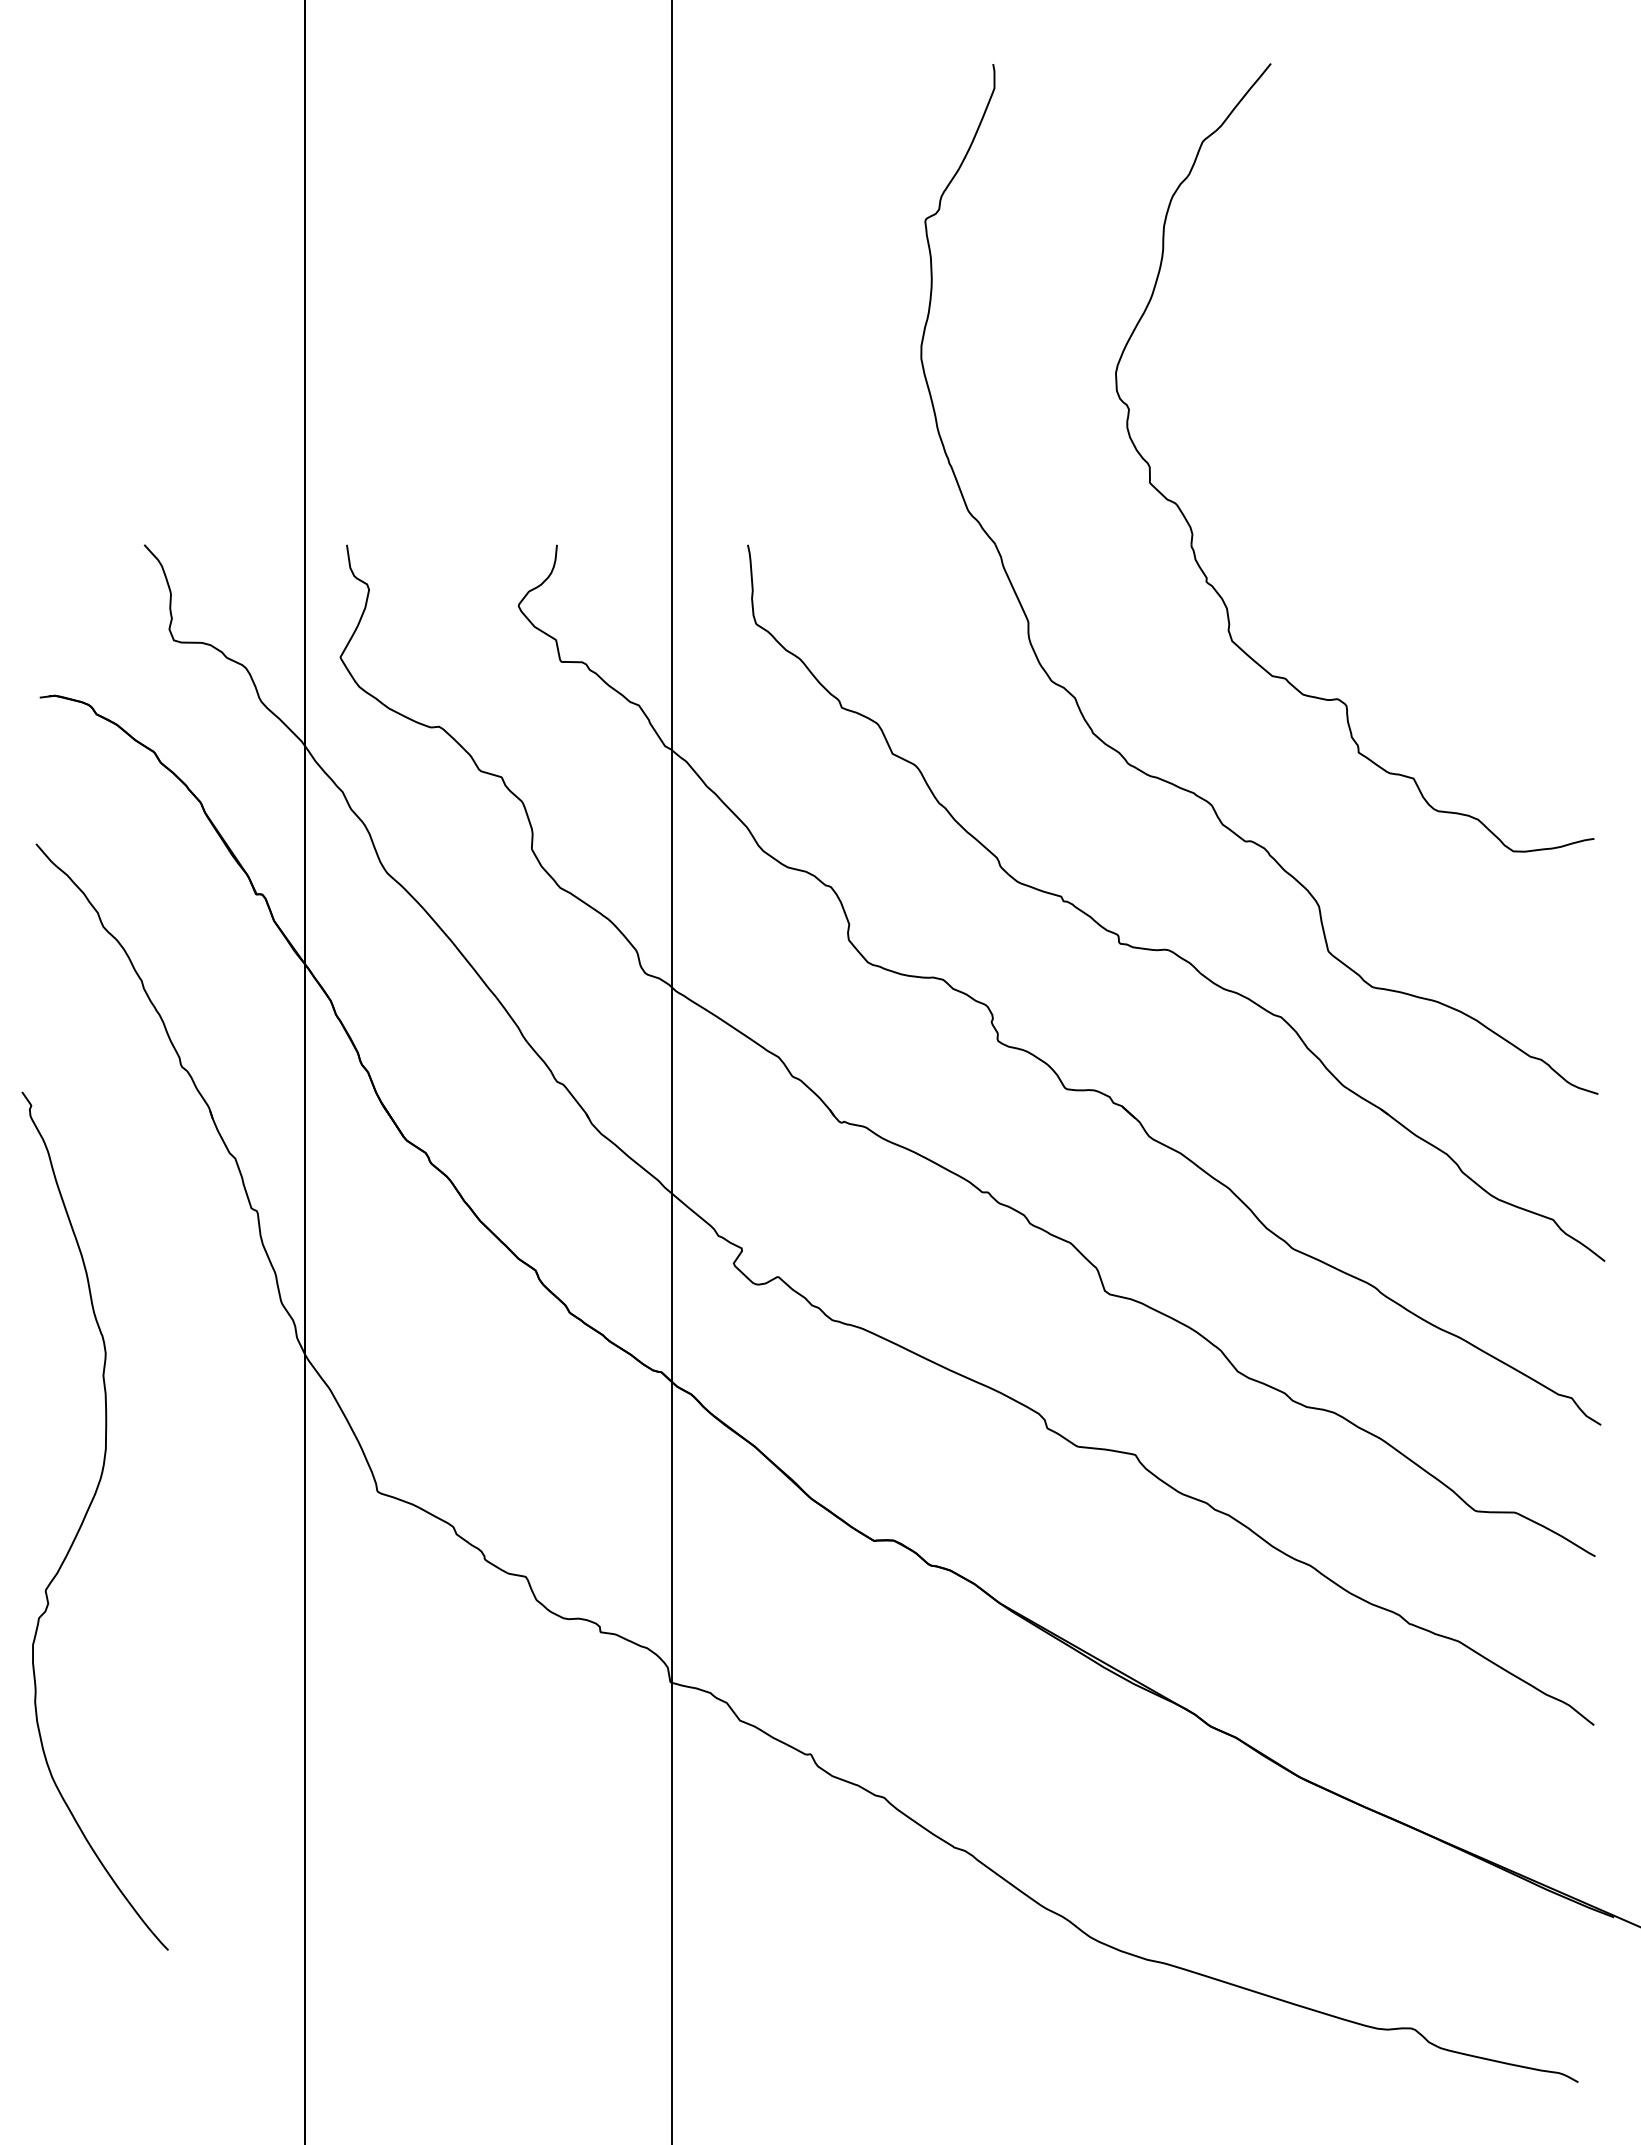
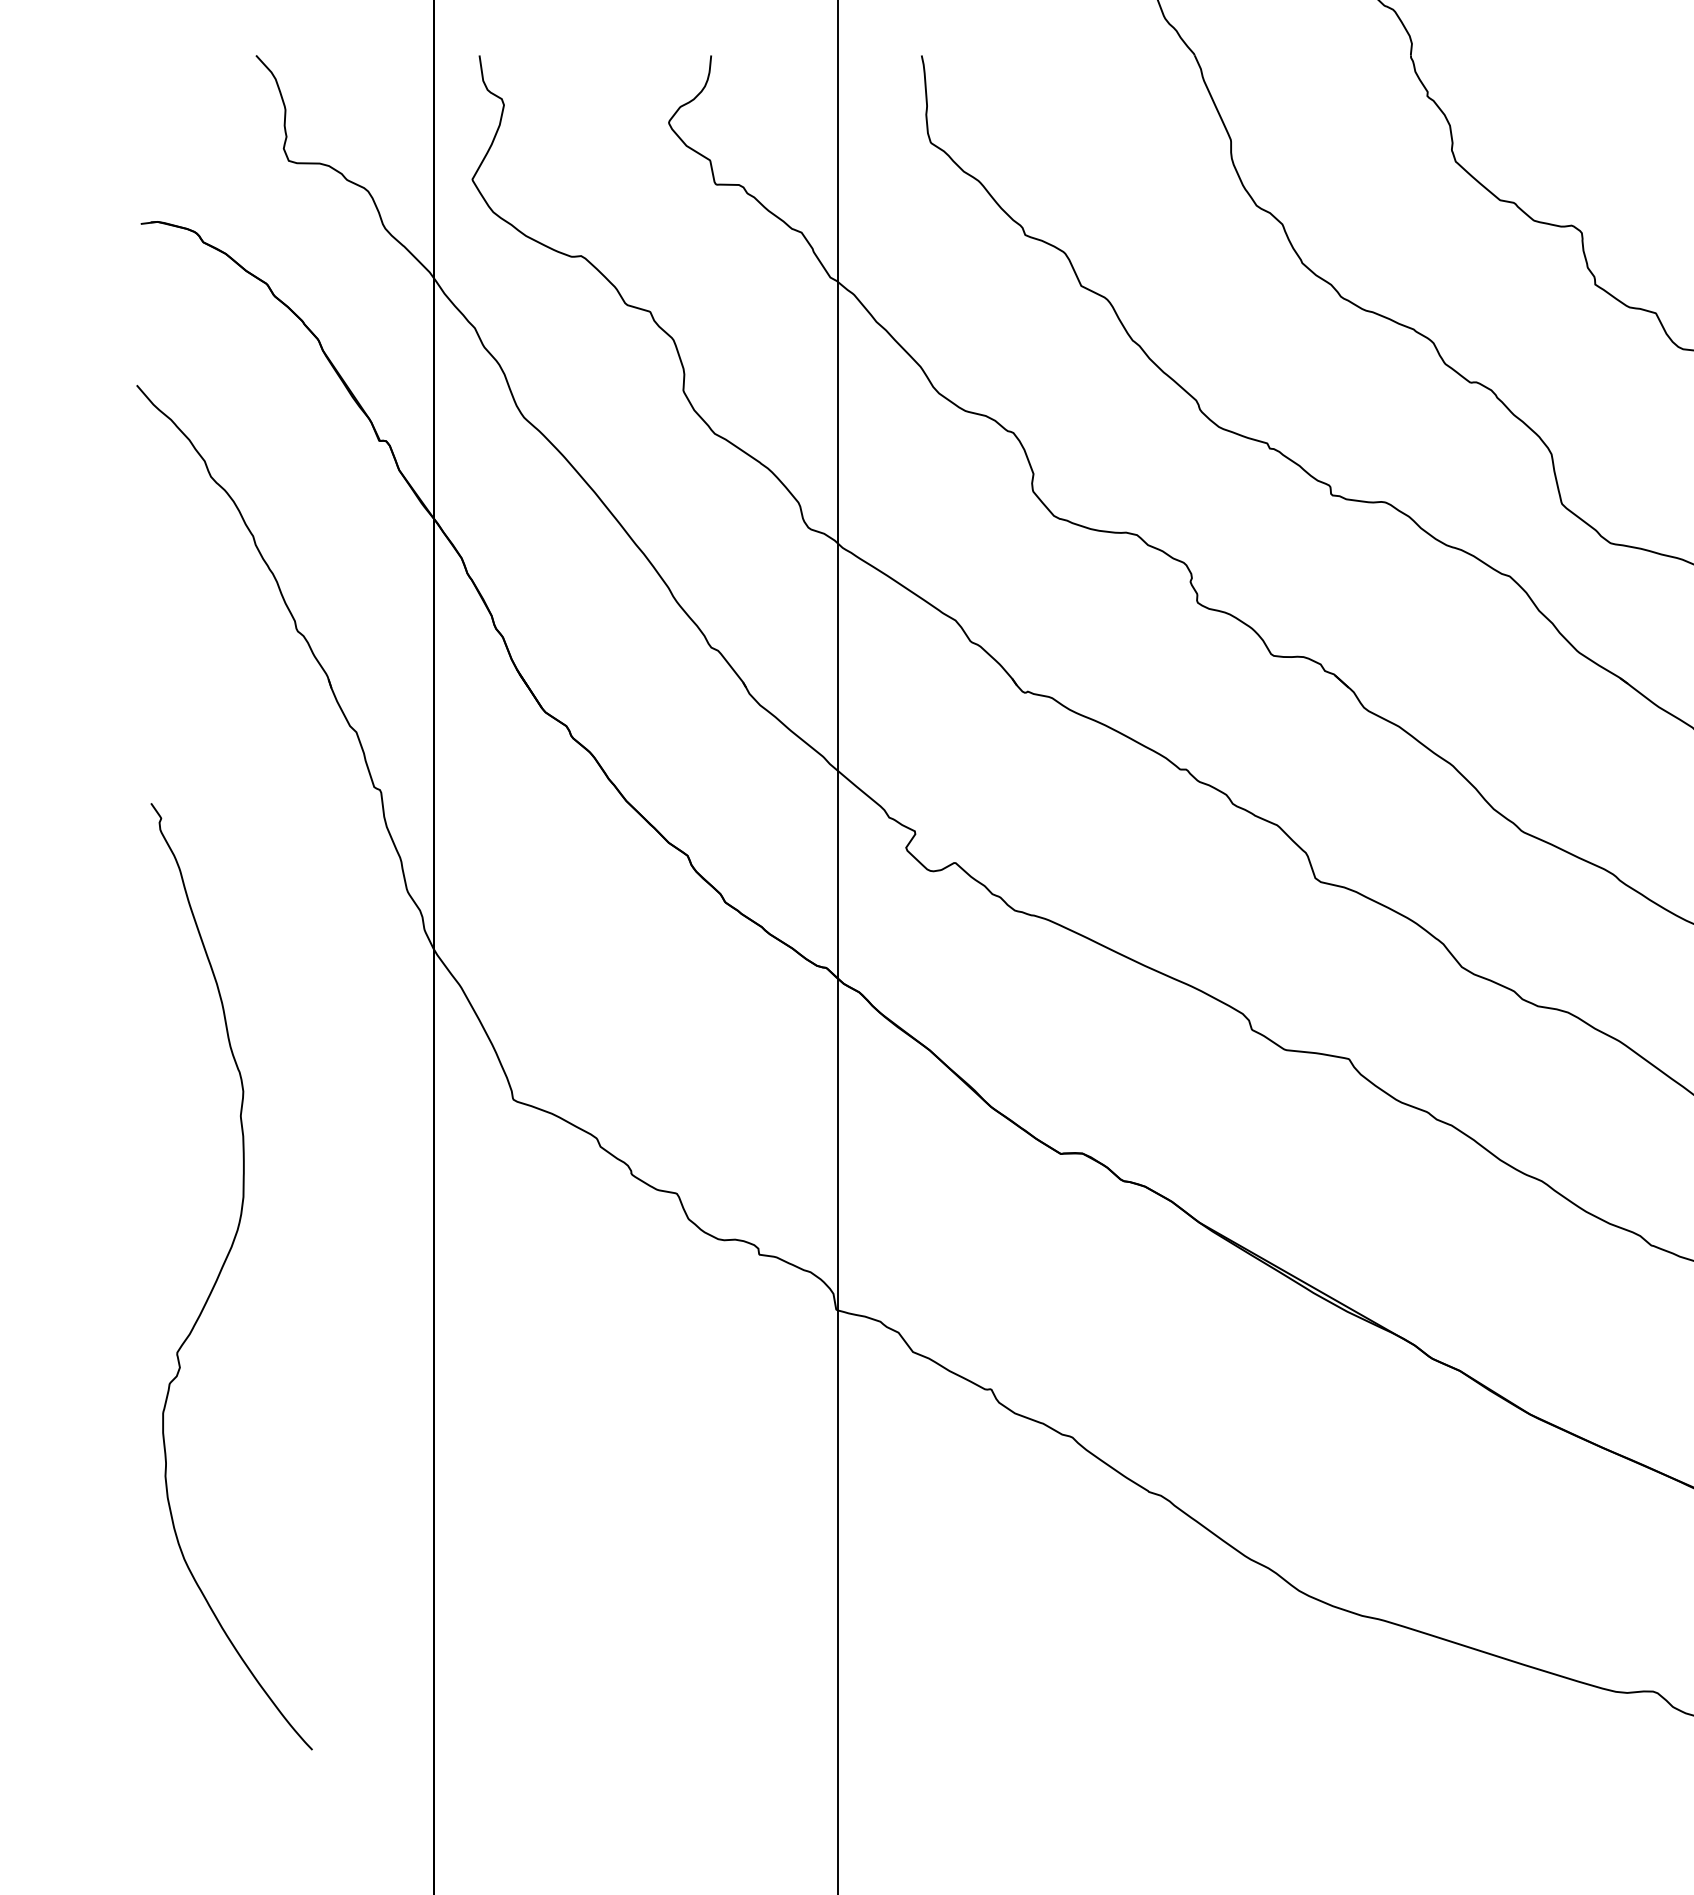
curve: (86, 1516) -> (222, 1271), moved

